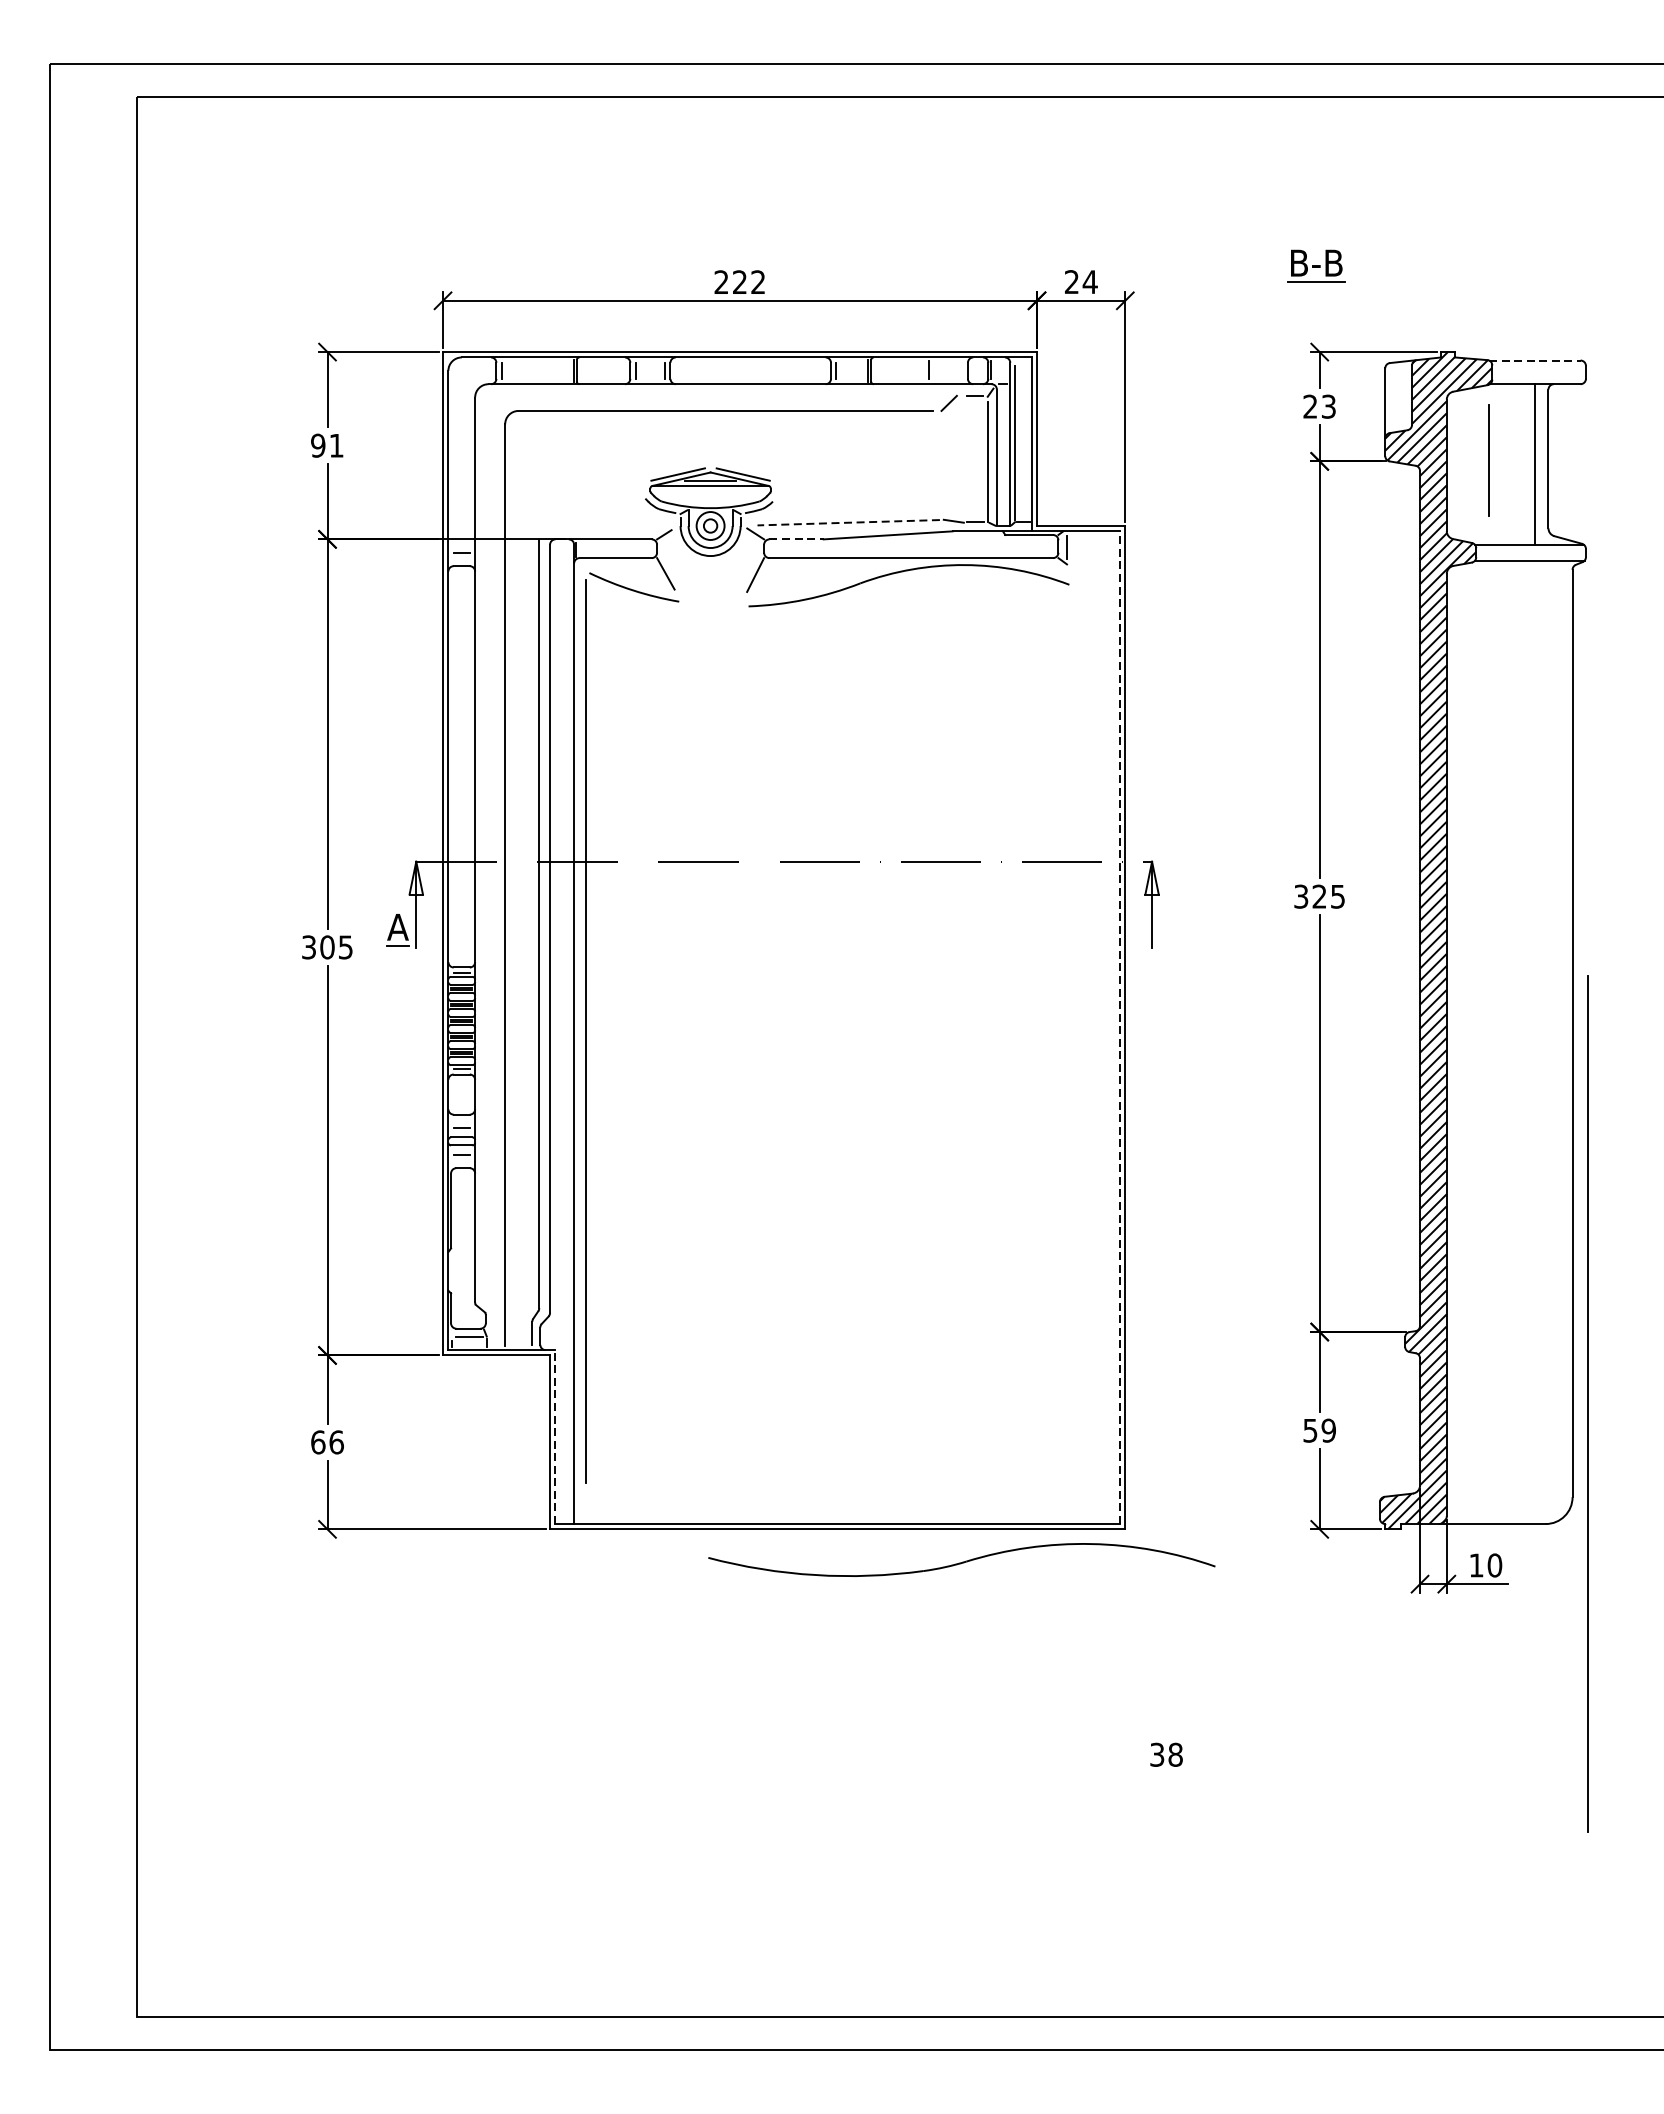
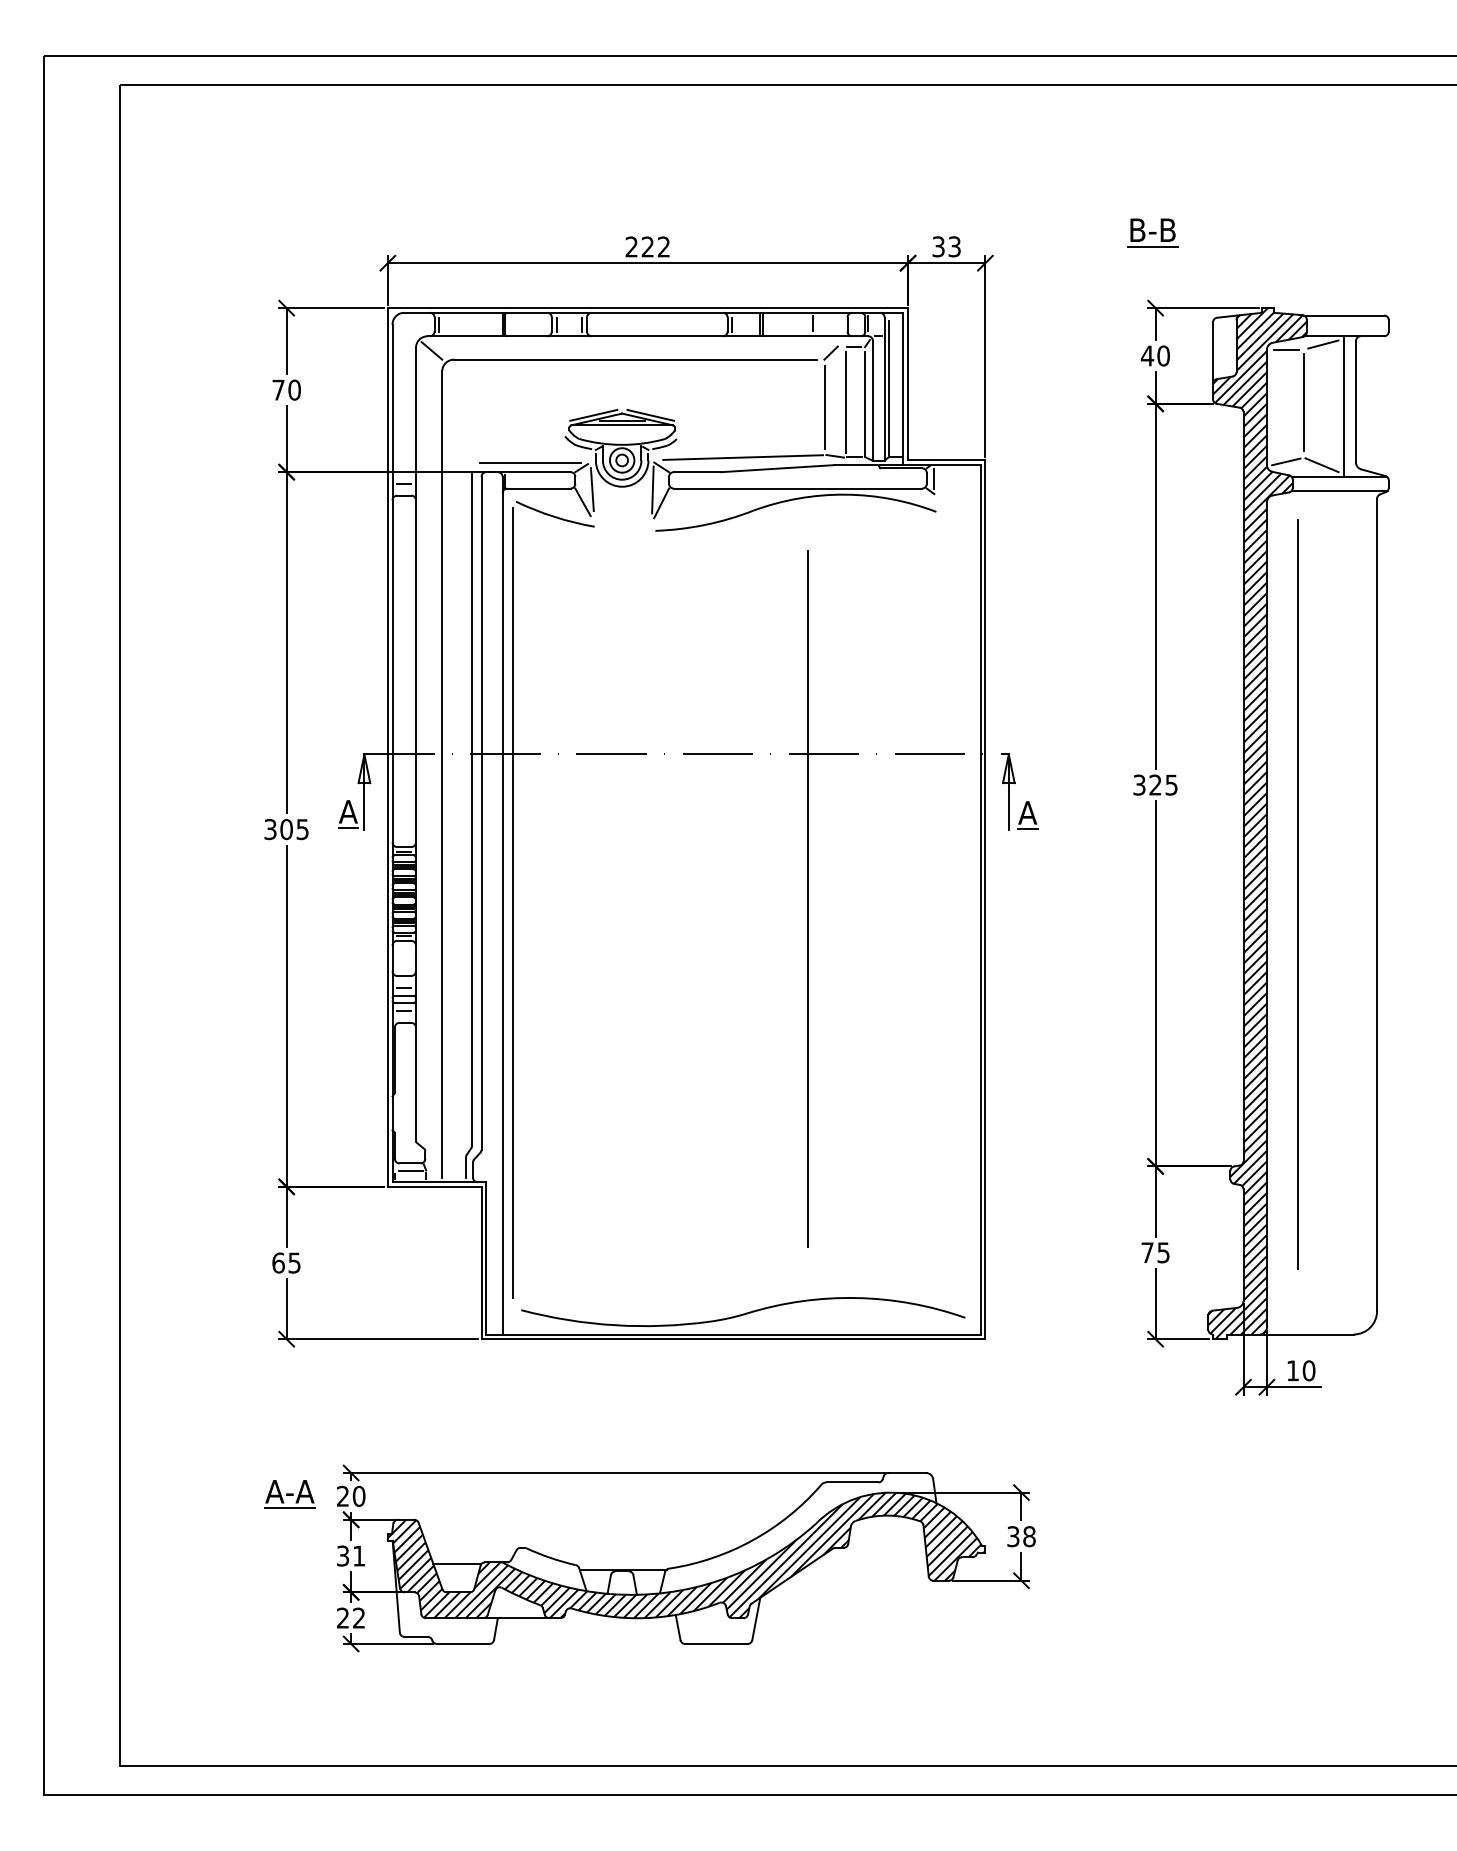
text: (1080, 281) -> (946, 246), 24 -> 33
line: (1535, 360) -> (1344, 315), dashed -> solid
line: (1511, 393) -> (1323, 344), added
line: (1469, 399) -> (1286, 349), added
line: (492, 400) -> (431, 350), added
text: (1318, 406) -> (1154, 355), 23 -> 40
text: (327, 444) -> (286, 389), 91 -> 70
line: (966, 459) -> (846, 402), added
line: (941, 465) -> (824, 407), added
line: (849, 522) -> (743, 457), dashed -> solid
line: (1469, 527) -> (1286, 461), added
line: (605, 528) -> (530, 462), added
line: (1509, 531) -> (1321, 465), added
line: (796, 539) -> (697, 472), dashed -> solid
line: (675, 559) -> (591, 489), added
line: (745, 559) -> (652, 489), added
part: (1173, 931) -> (1027, 815), added
line: (923, 1026) -> (808, 898), added
line: (1119, 1027) -> (980, 899), dashed -> solid
line: (1586, 1404) -> (1297, 894), moved
text: (1319, 1430) -> (1155, 1252), 59 -> 75
line: (555, 1436) -> (486, 1257), dashed -> solid
text: (336, 1441) -> (294, 1262), 66 -> 65
part: (962, 1559) -> (743, 1311), moved
part: (330, 1706) -> (289, 1494), added
part: (781, 1786) -> (684, 1564), added

